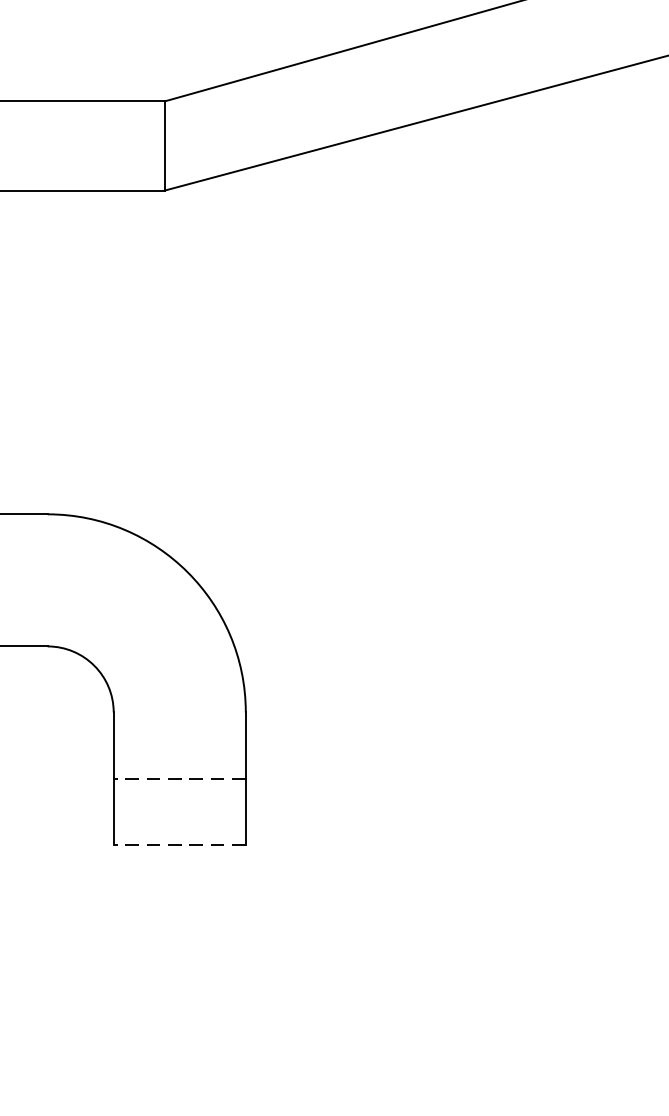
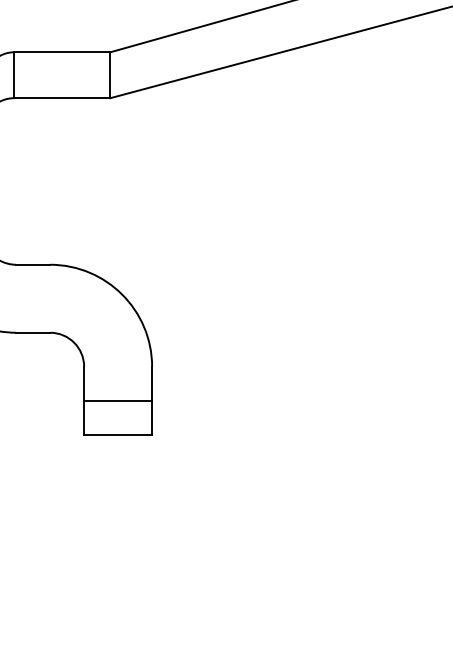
line: (180, 778) -> (118, 400), dashed -> solid
line: (180, 844) -> (118, 434), dashed -> solid

